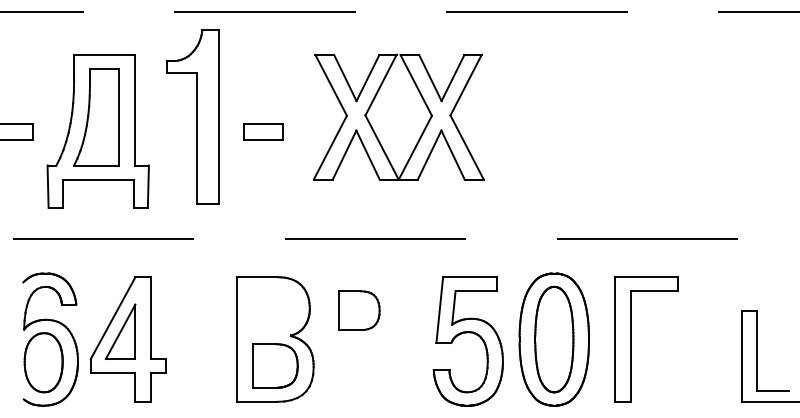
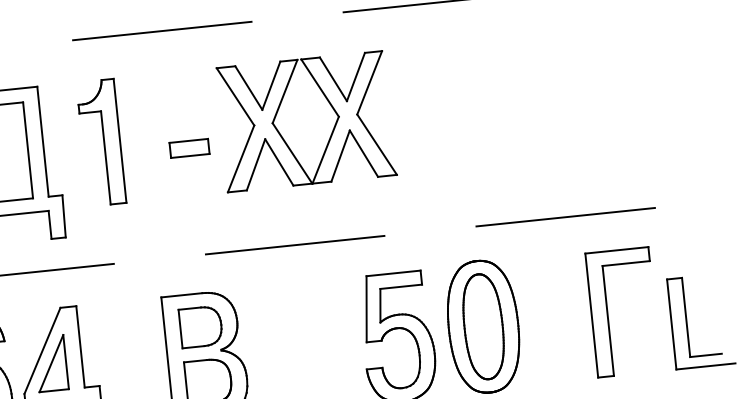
part: (192, 117) -> (100, 143), size x0.71
part: (263, 131) -> (189, 147), moved
part: (359, 310) -> (201, 326), moved
part: (631, 339) -> (608, 313), moved

